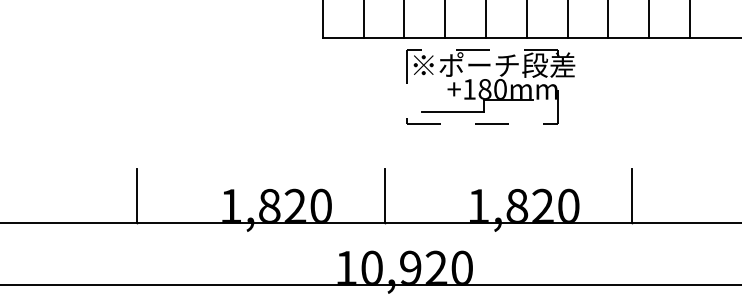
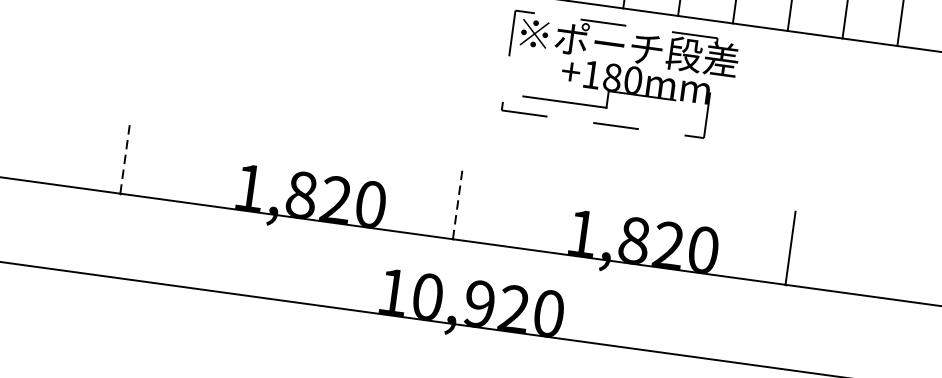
line: (137, 195) -> (126, 156), solid -> dashed
line: (384, 195) -> (457, 201), solid -> dashed

